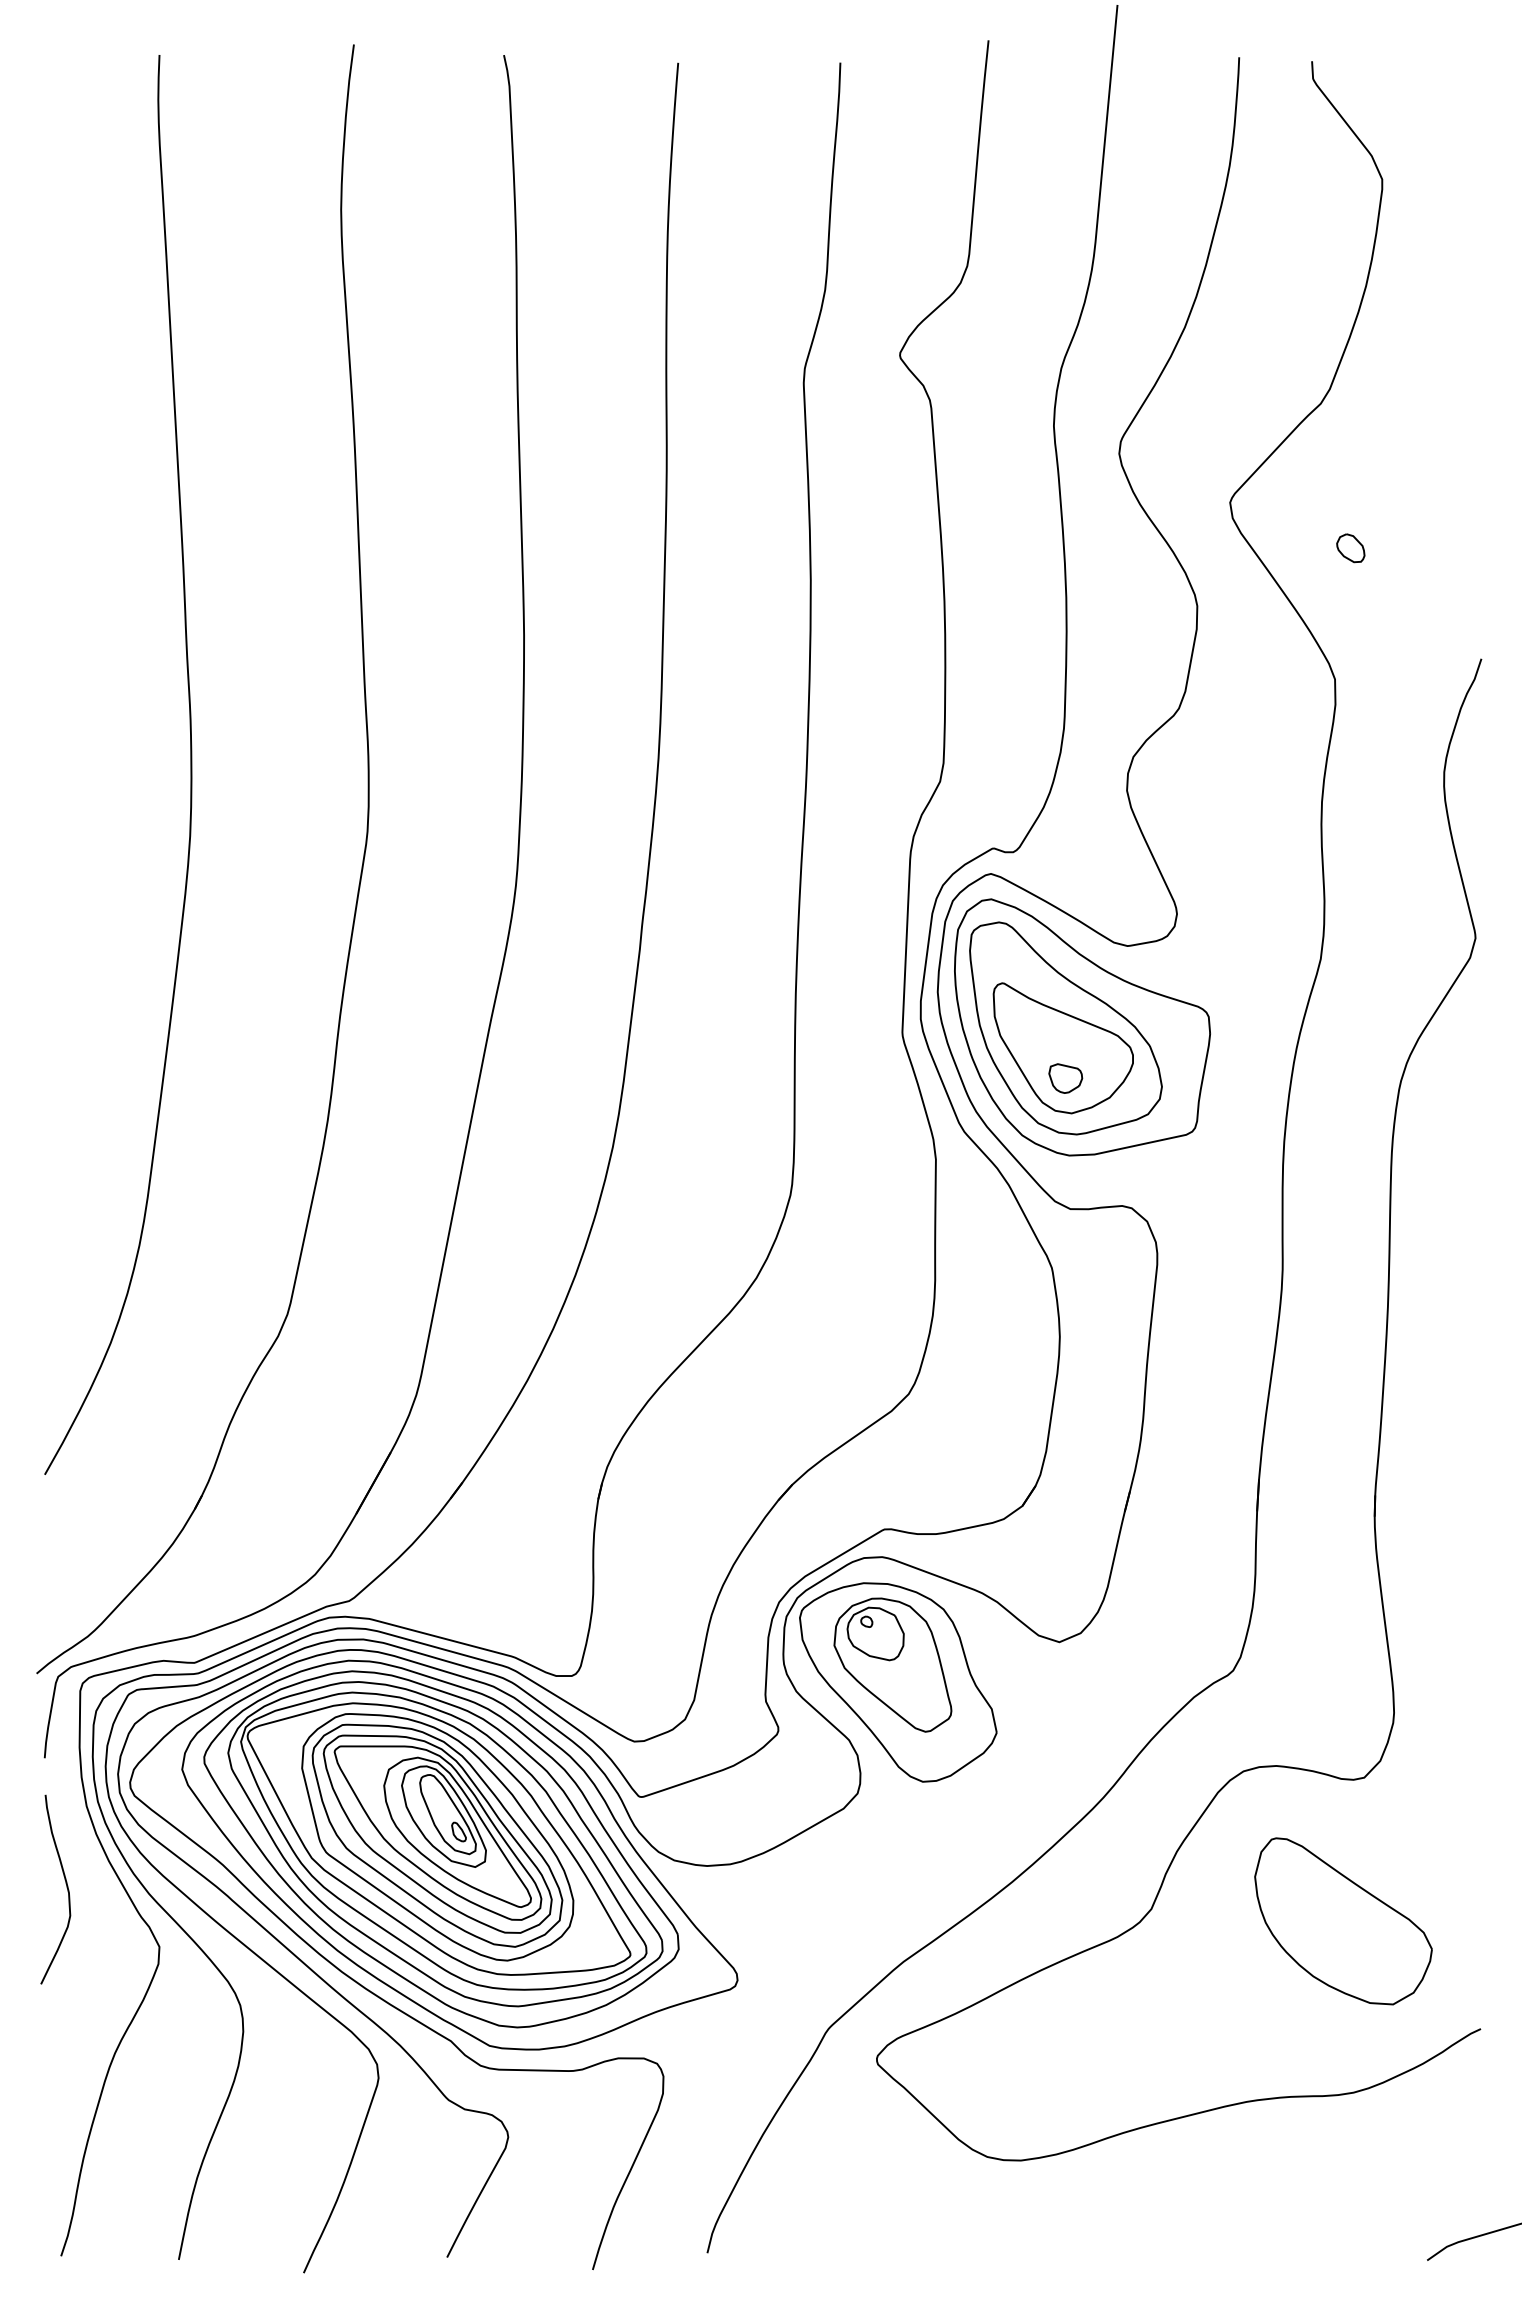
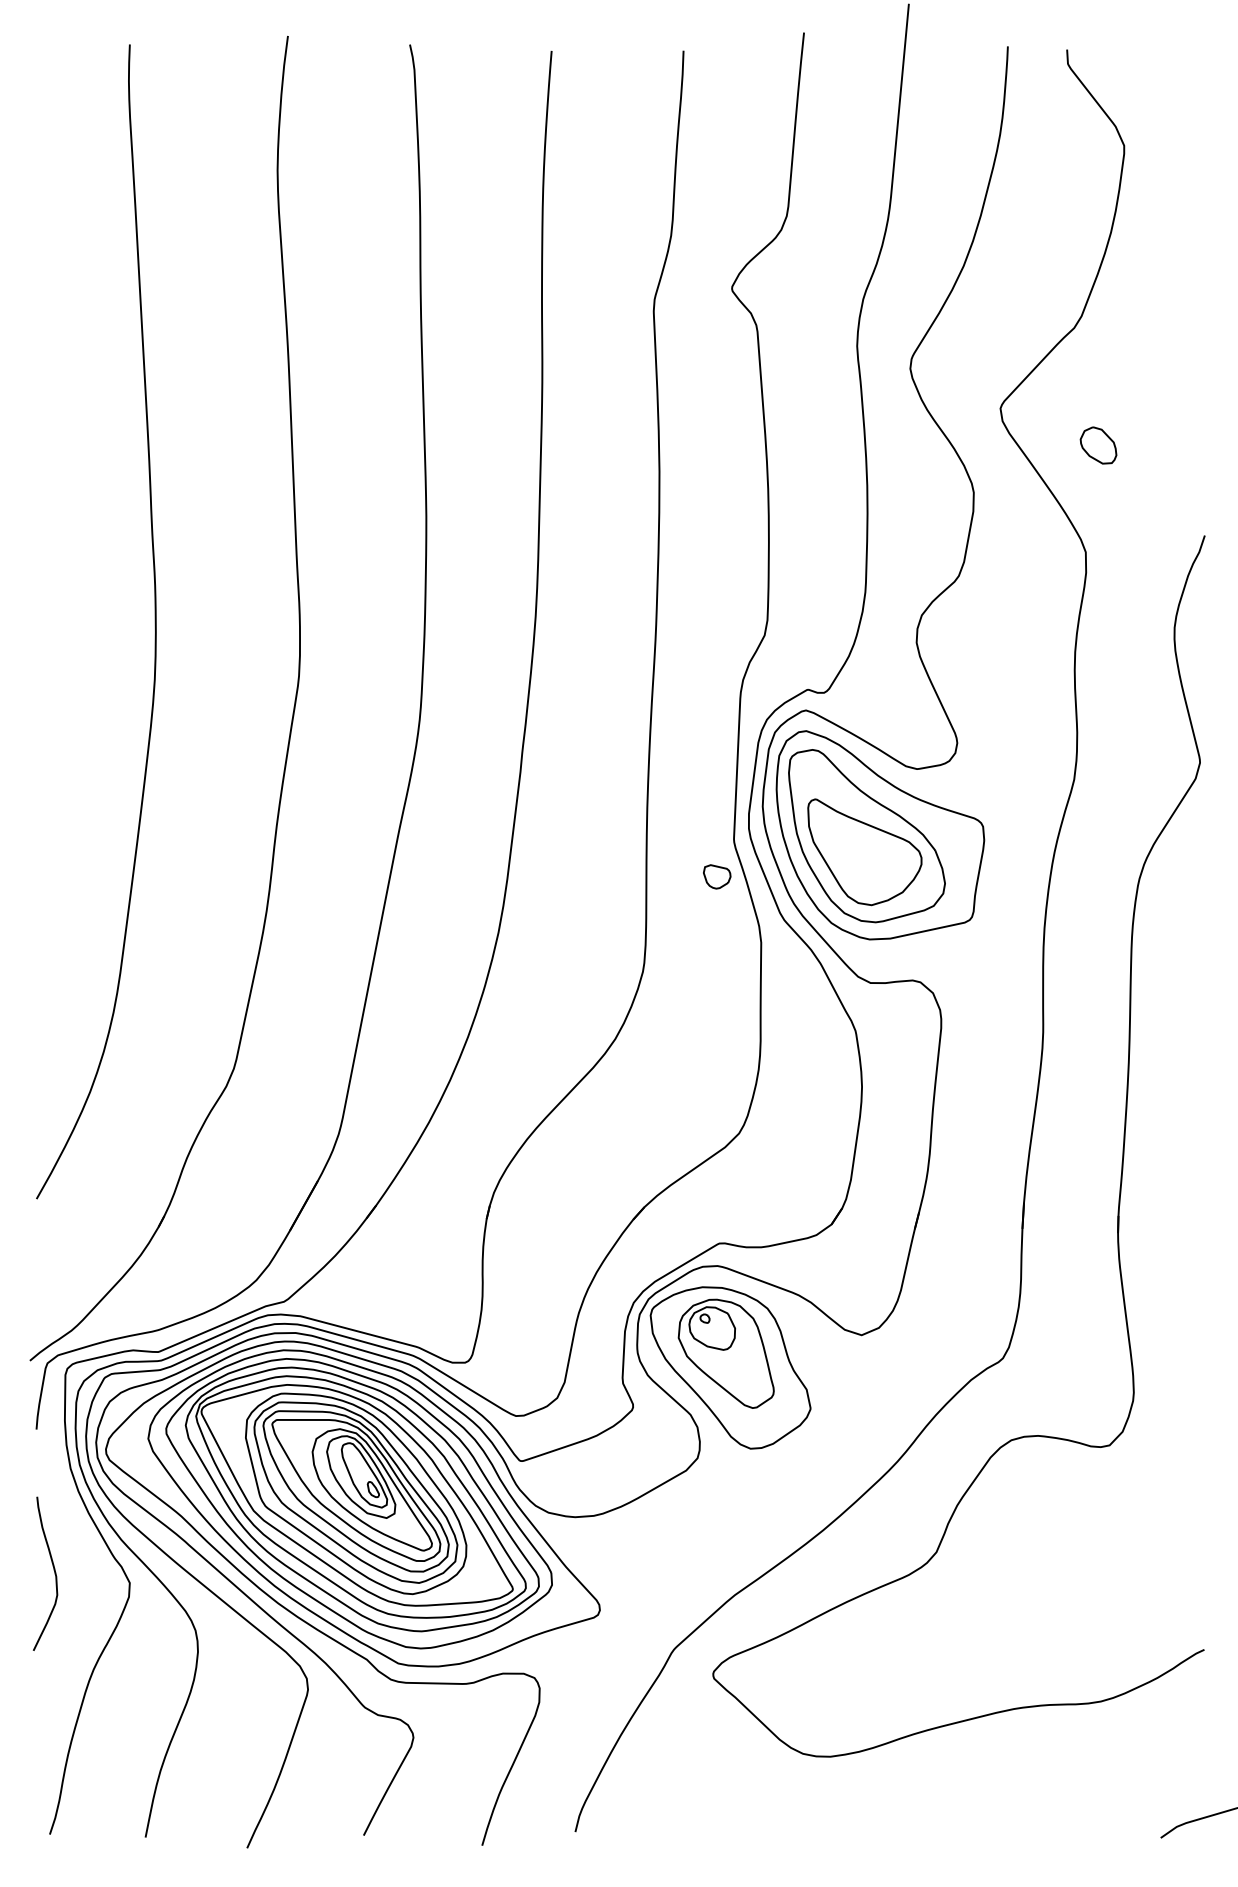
part: (1350, 548) -> (1098, 445), size x1.6
part: (1065, 1078) -> (716, 876), moved
curve: (66, 1887) -> (54, 1572), moved
part: (1343, 1921) -> (1092, 1562), removed

